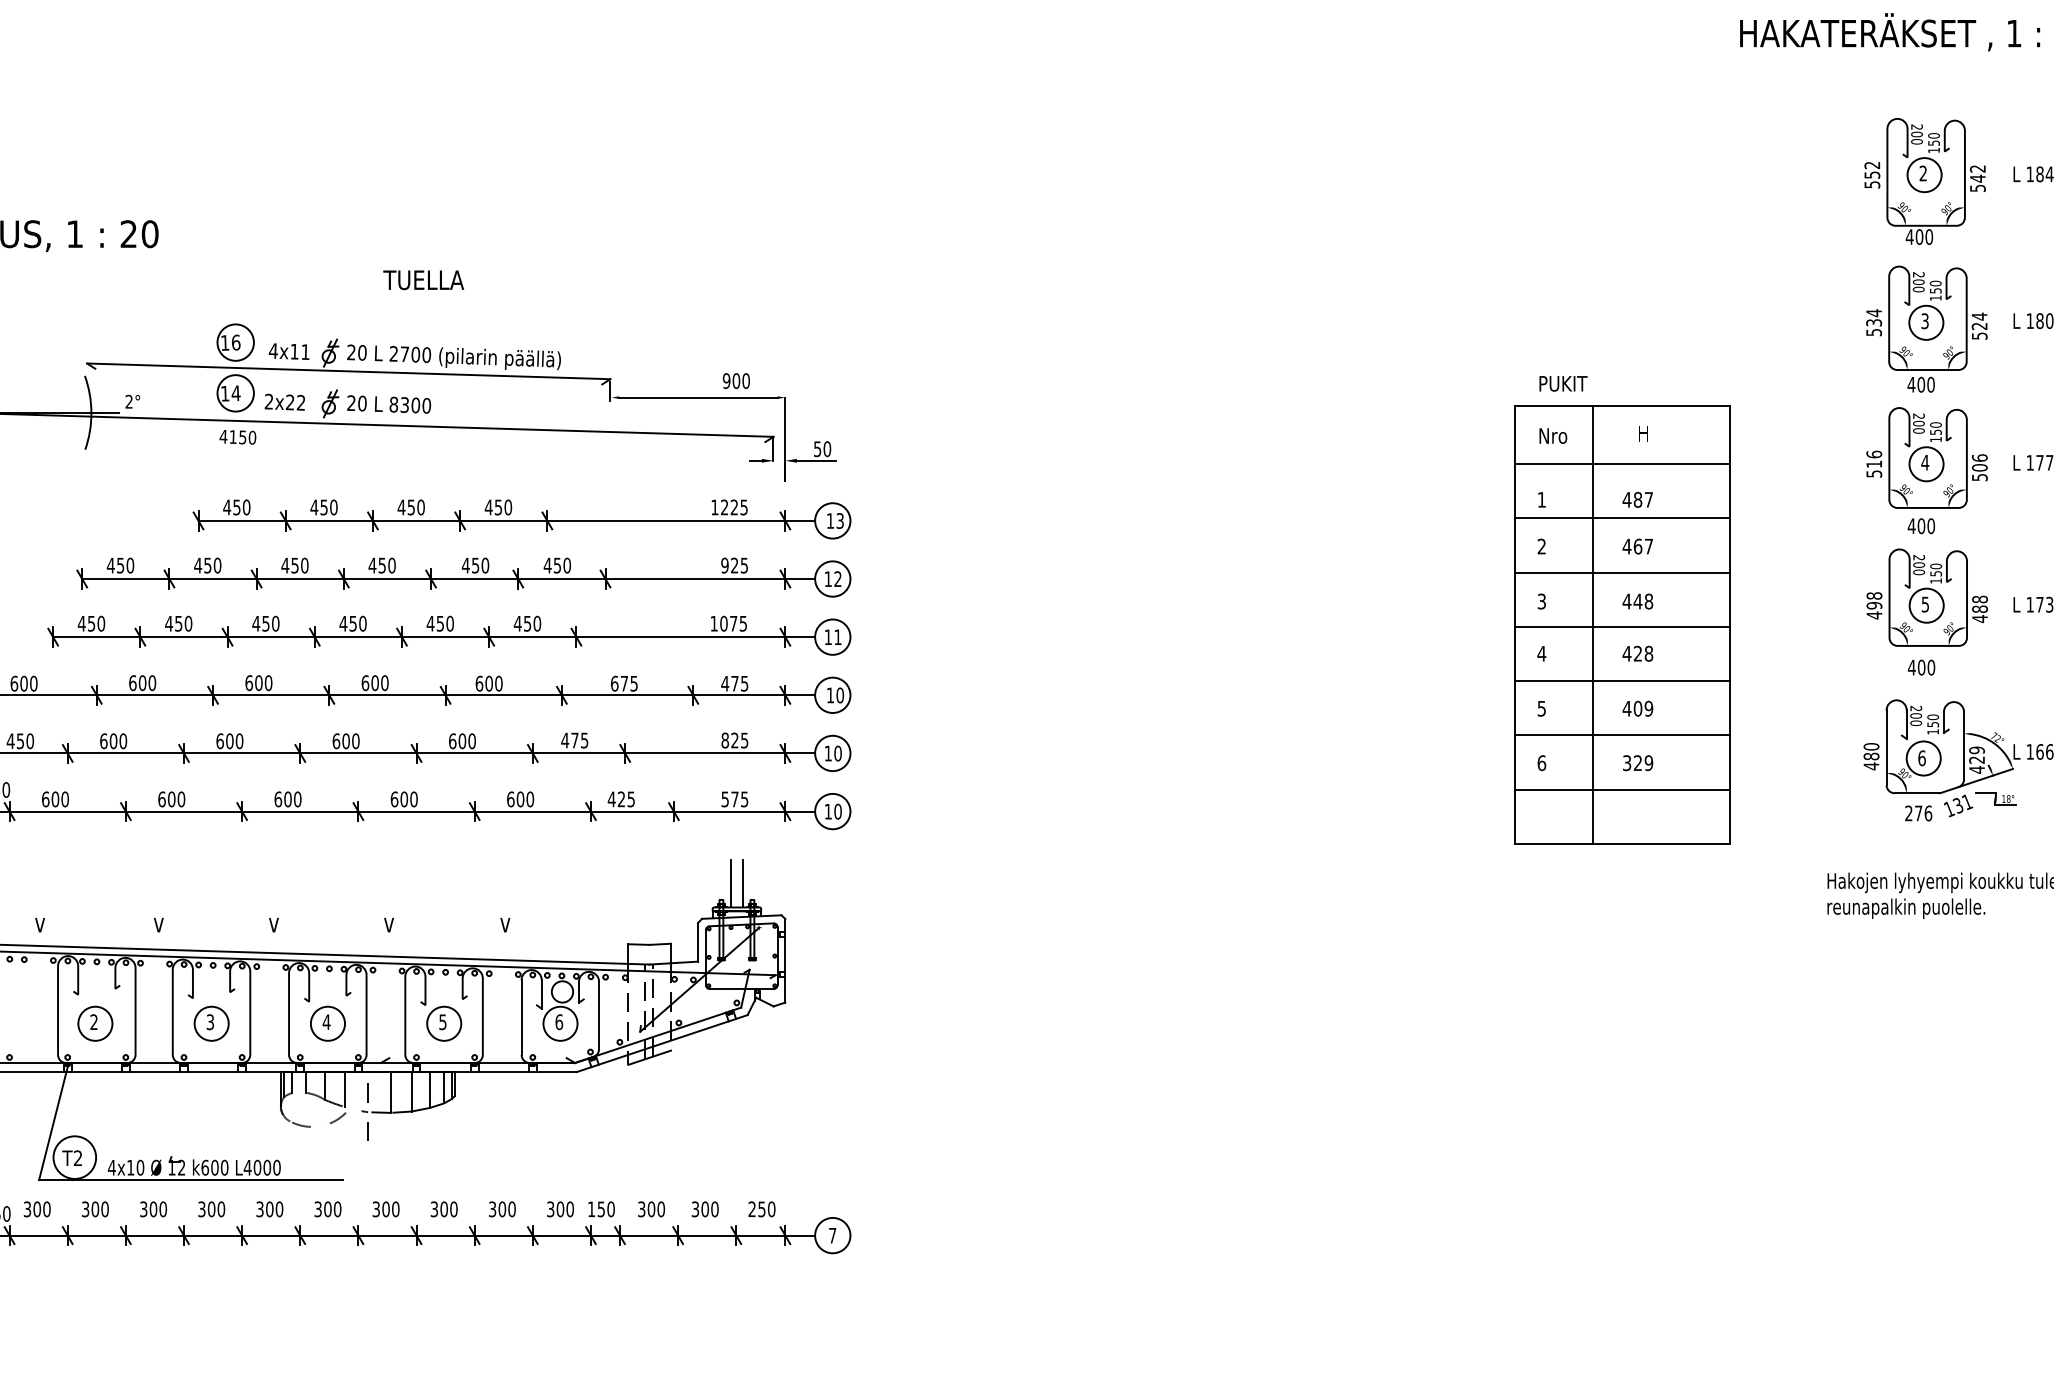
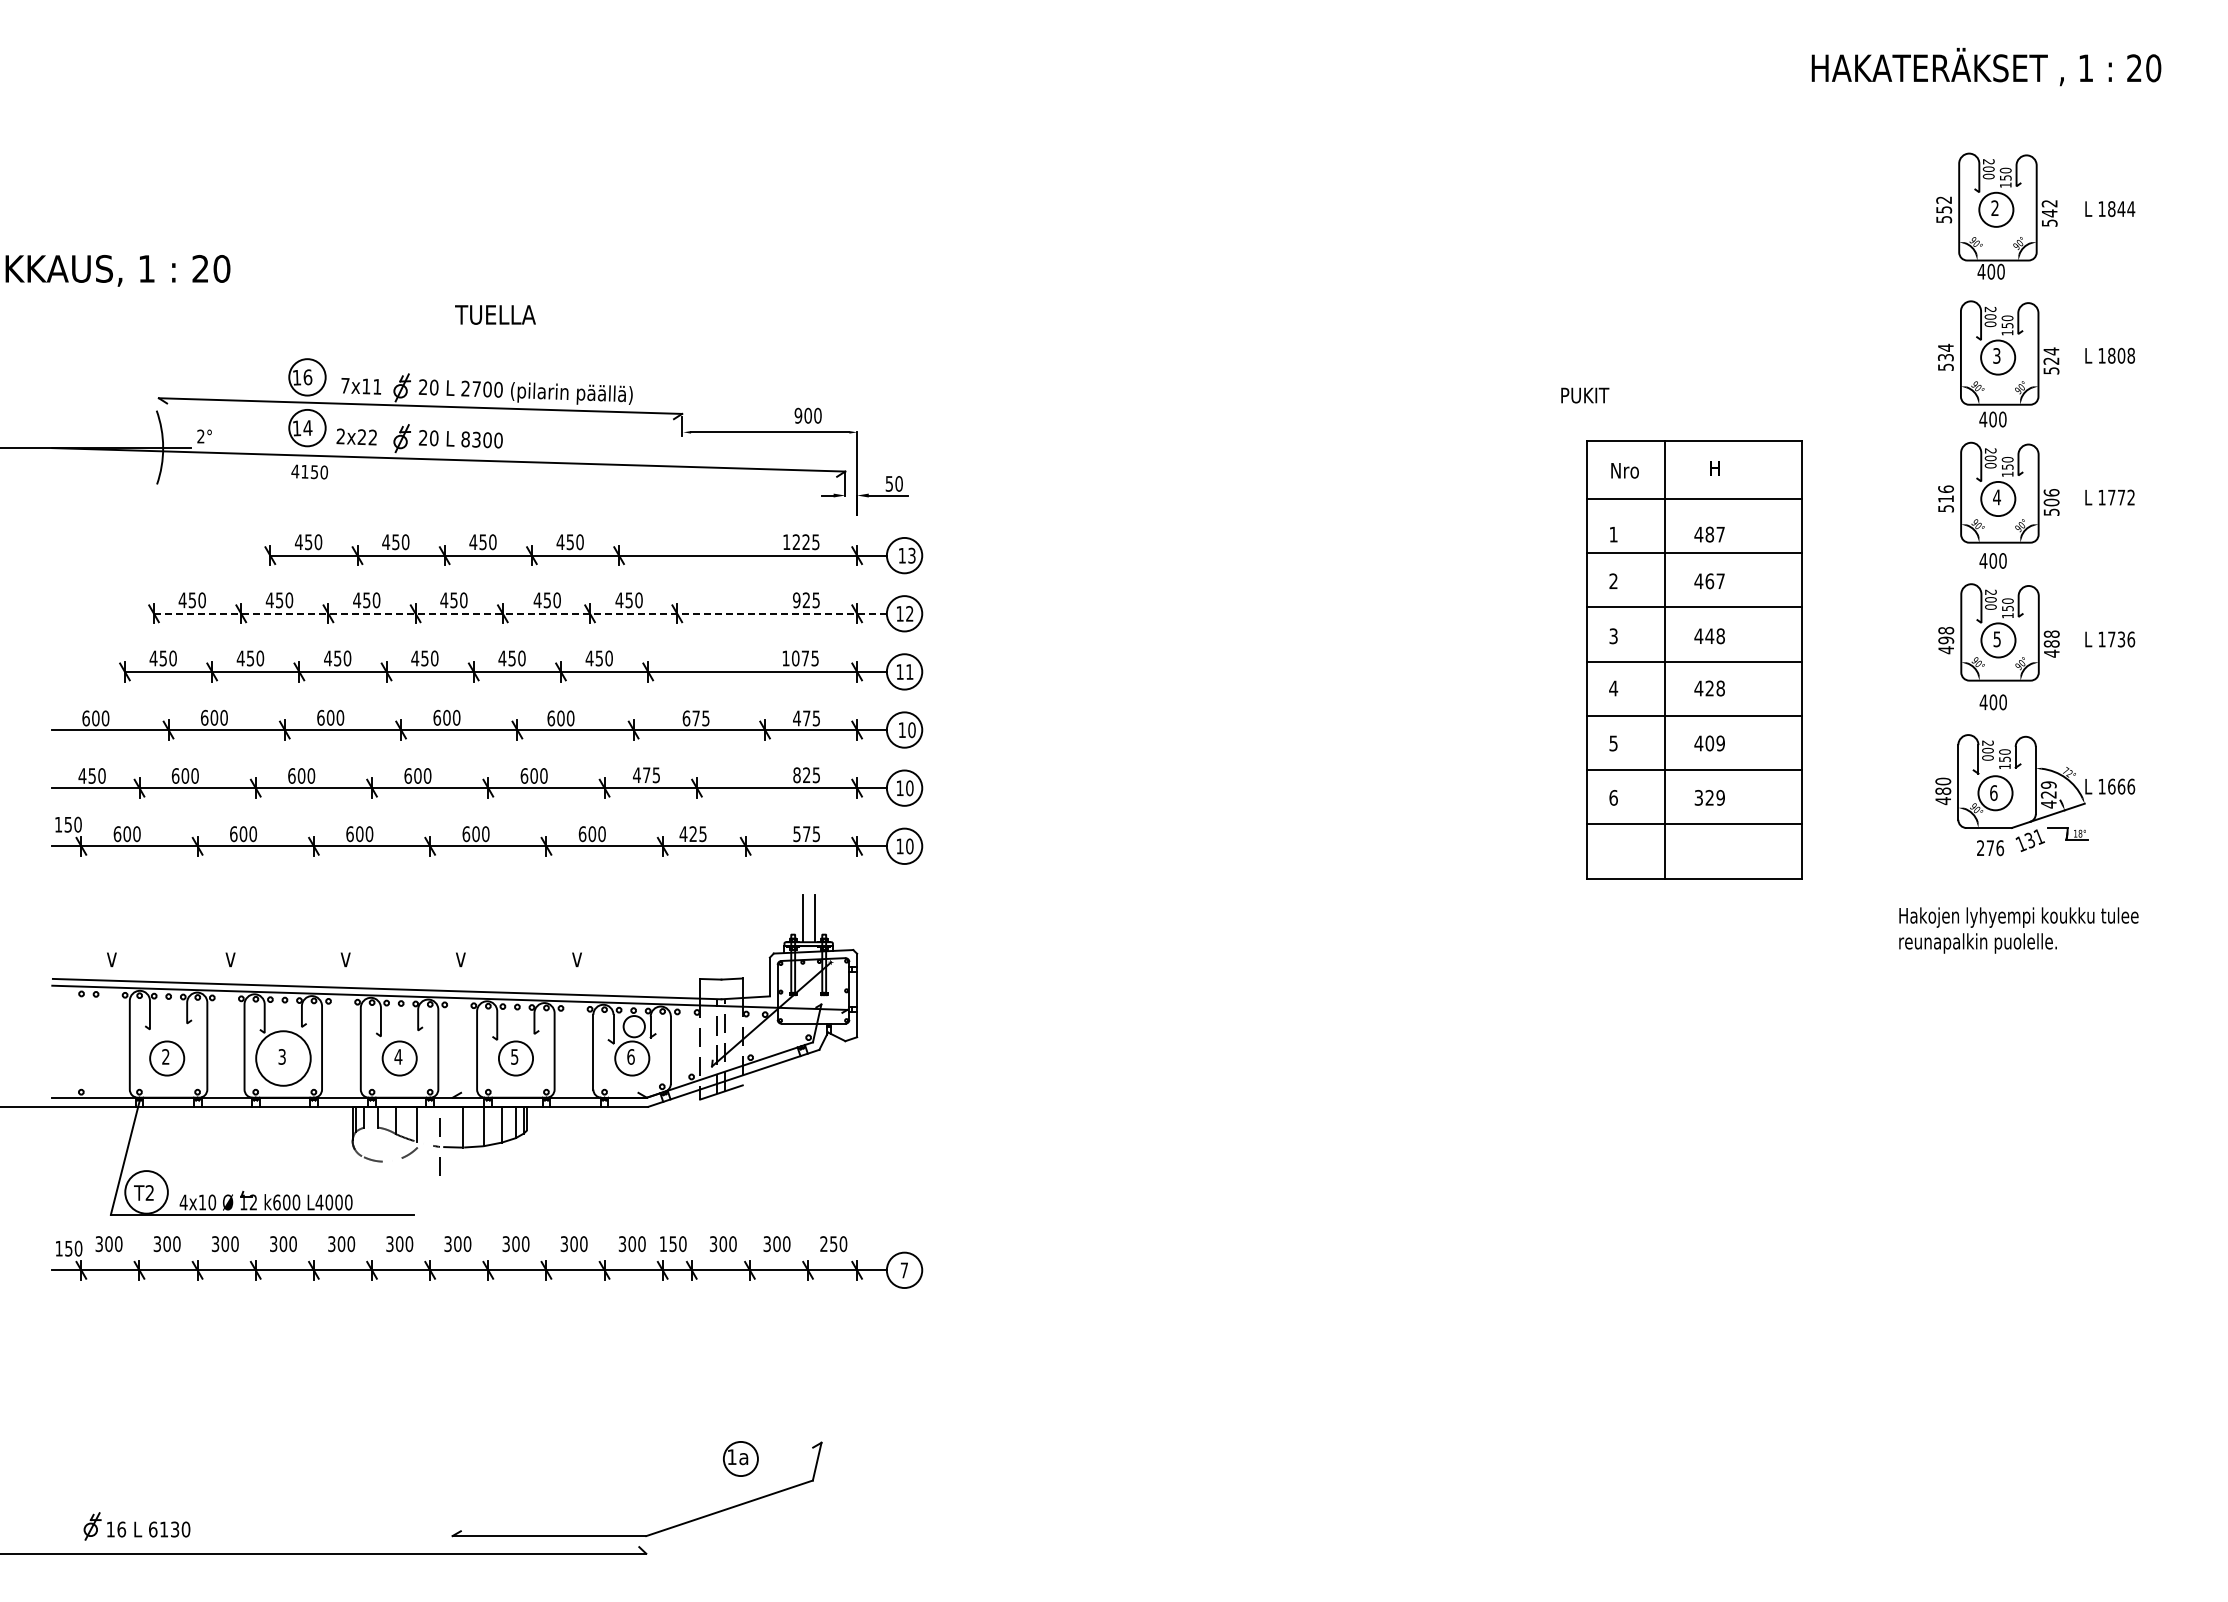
text: (272, 350) -> (344, 385), 4x11 -> 7x11
text: (1563, 383) -> (1585, 395), moved
line: (448, 578) -> (520, 613), solid -> dashed
circle: (211, 1023) -> (283, 1058), size x1.6

